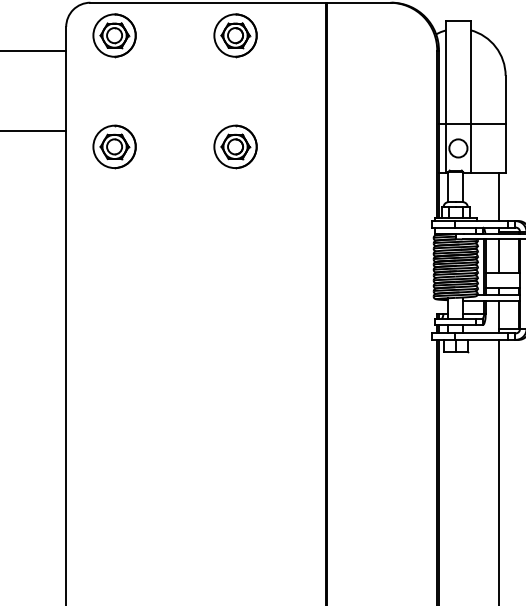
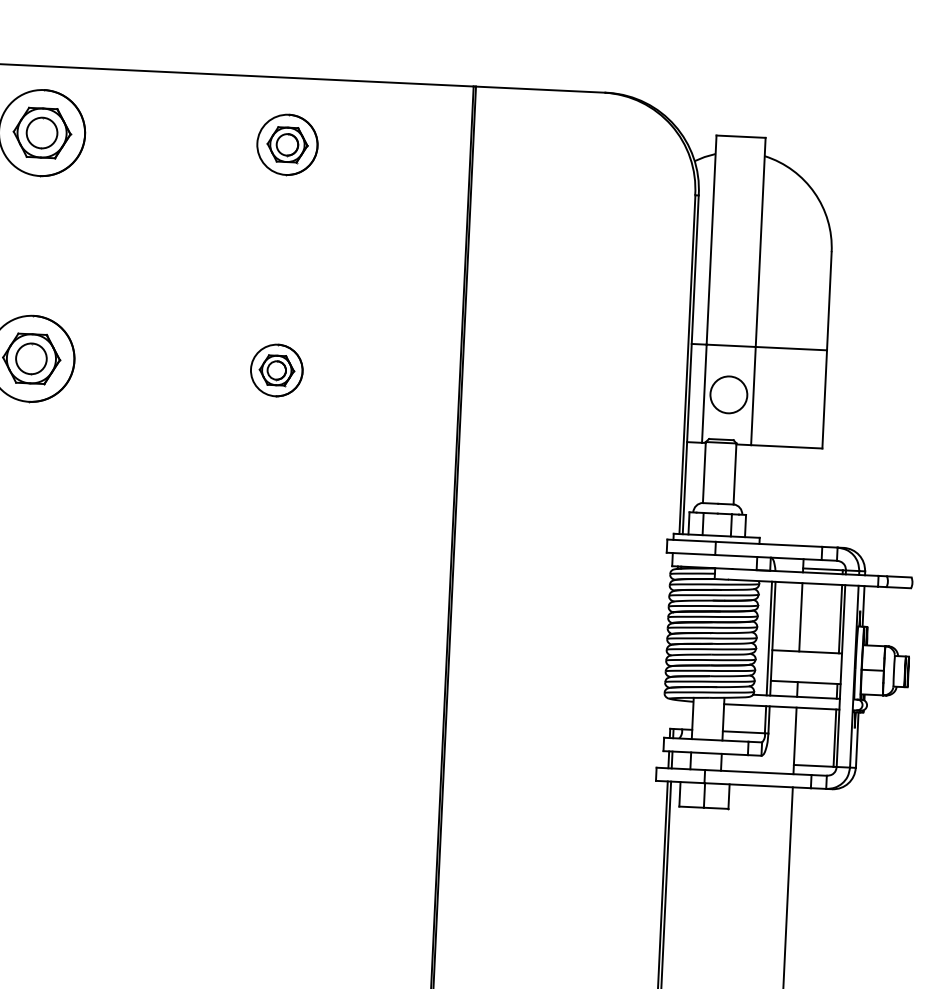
part: (235, 35) -> (287, 144), size x0.7
part: (235, 146) -> (276, 369), size x0.6
line: (498, 196) -> (805, 496), removed

